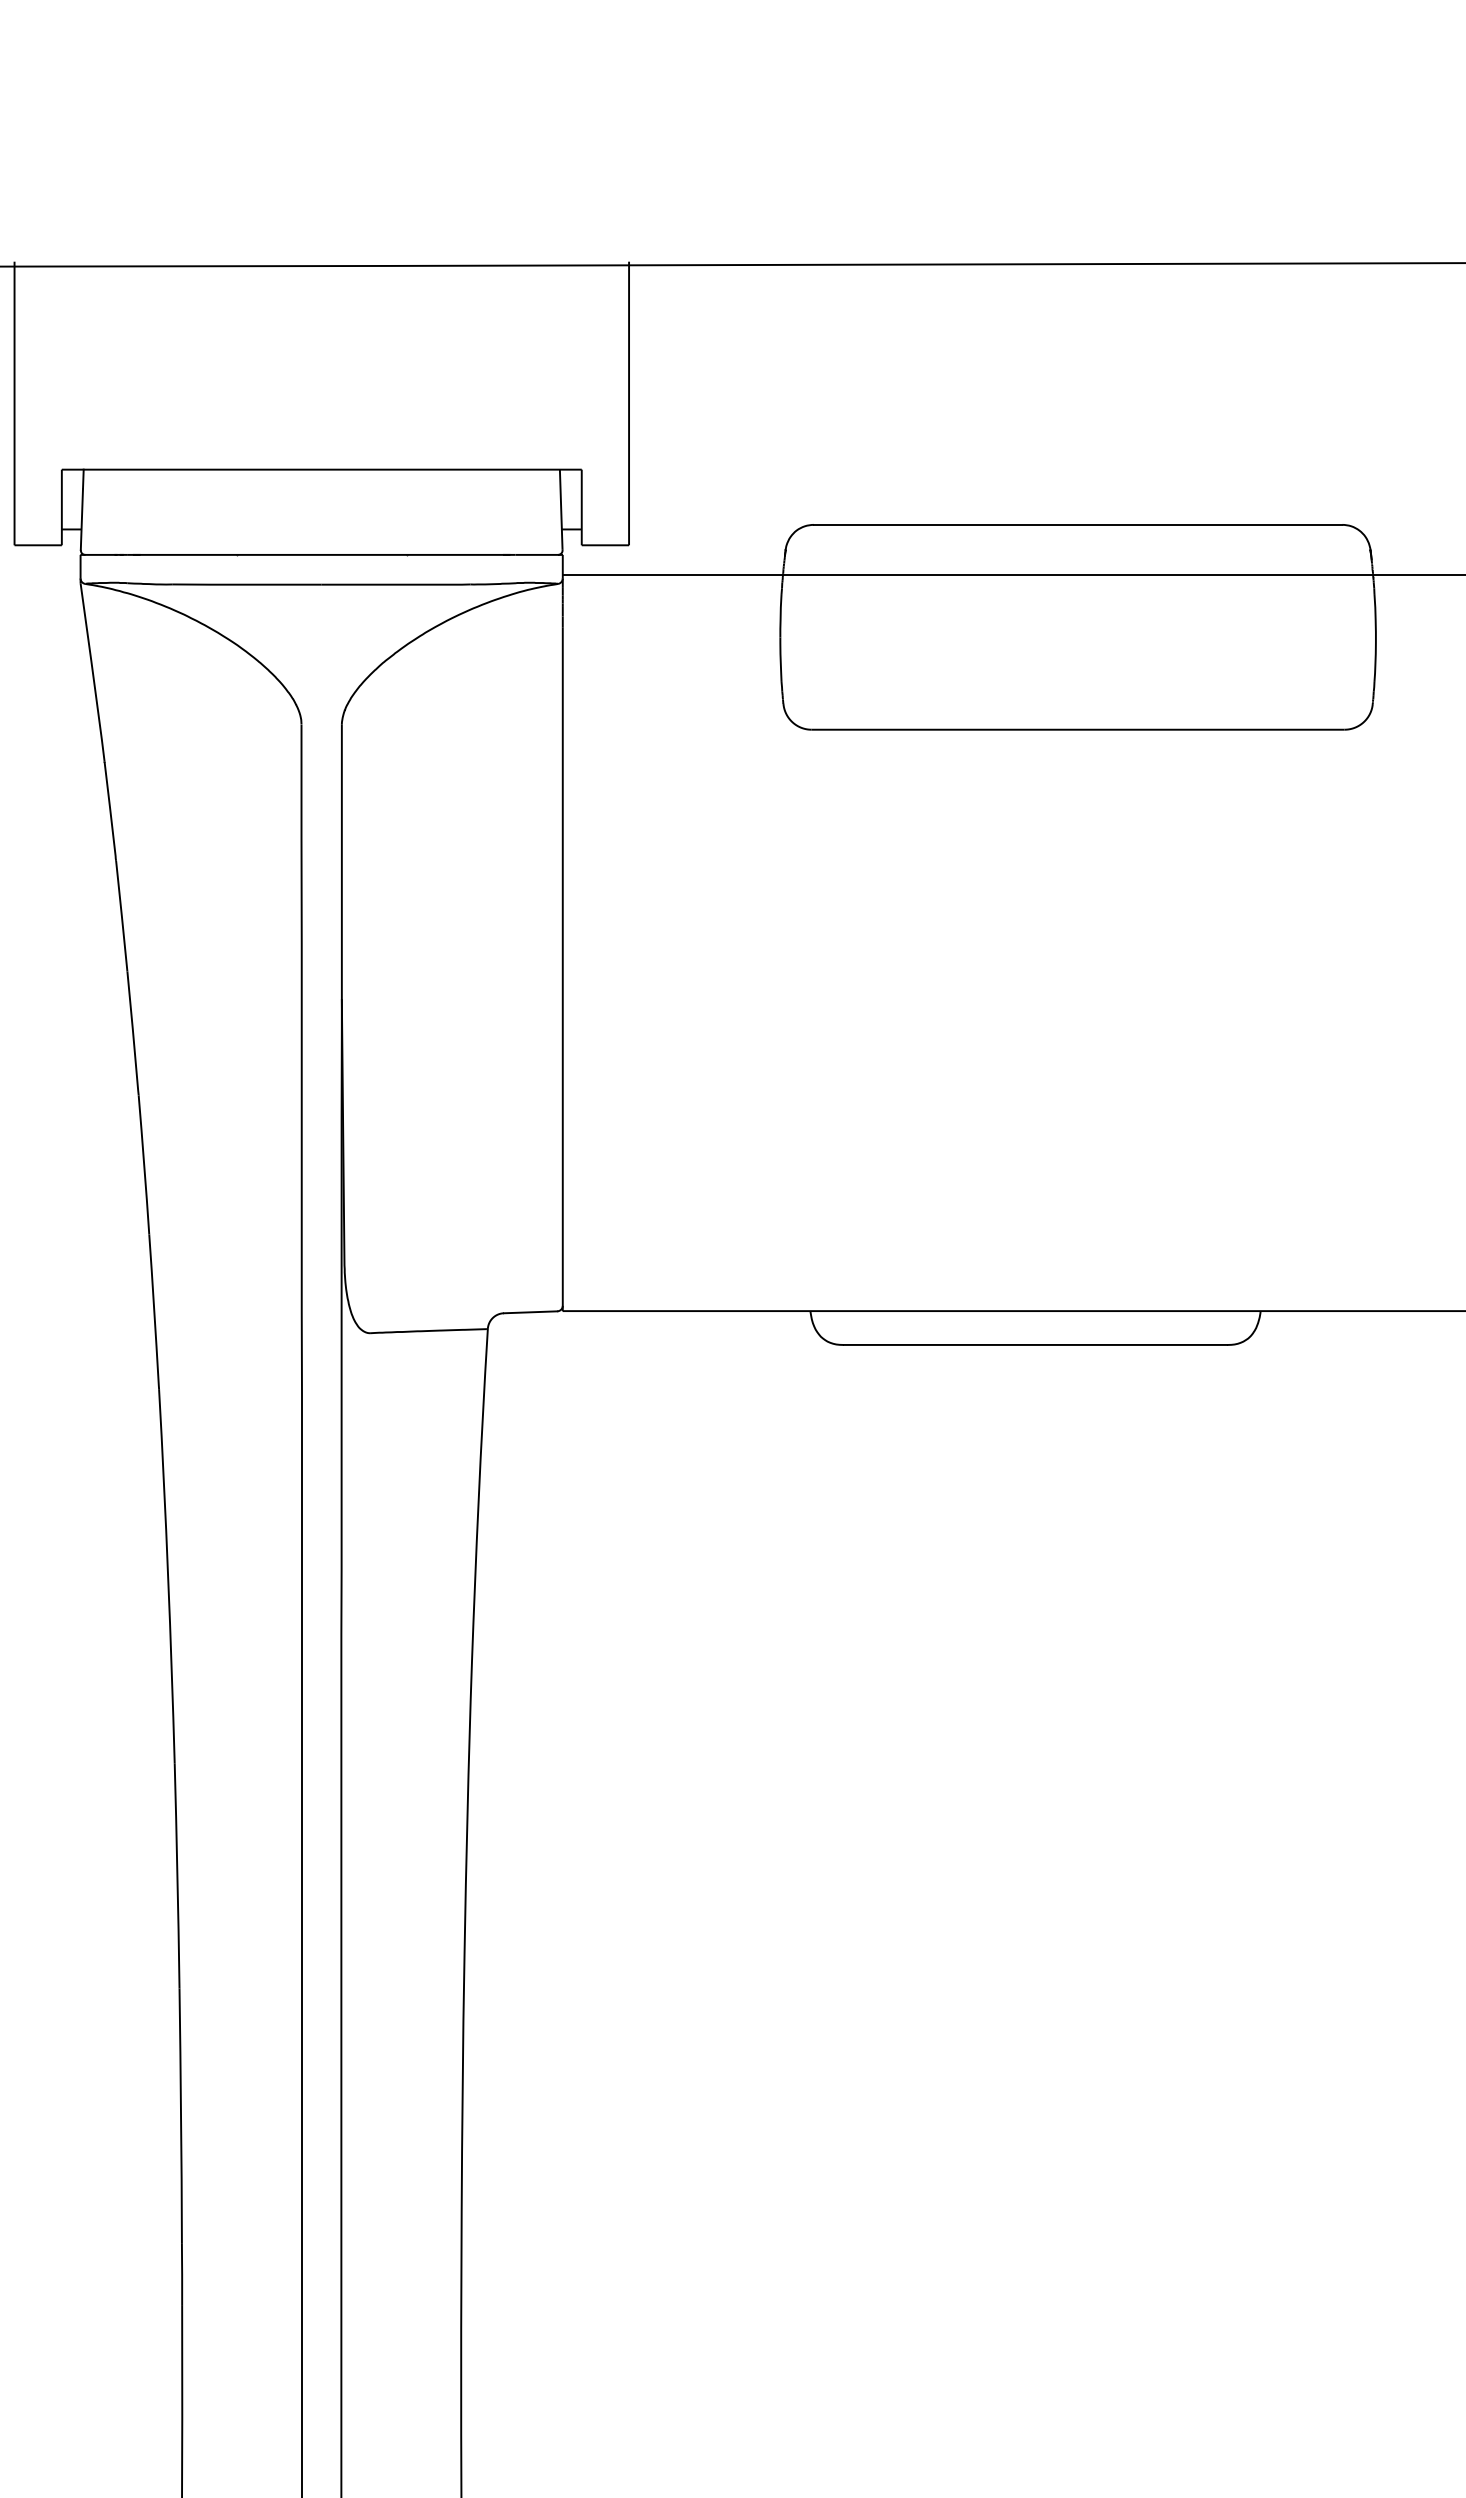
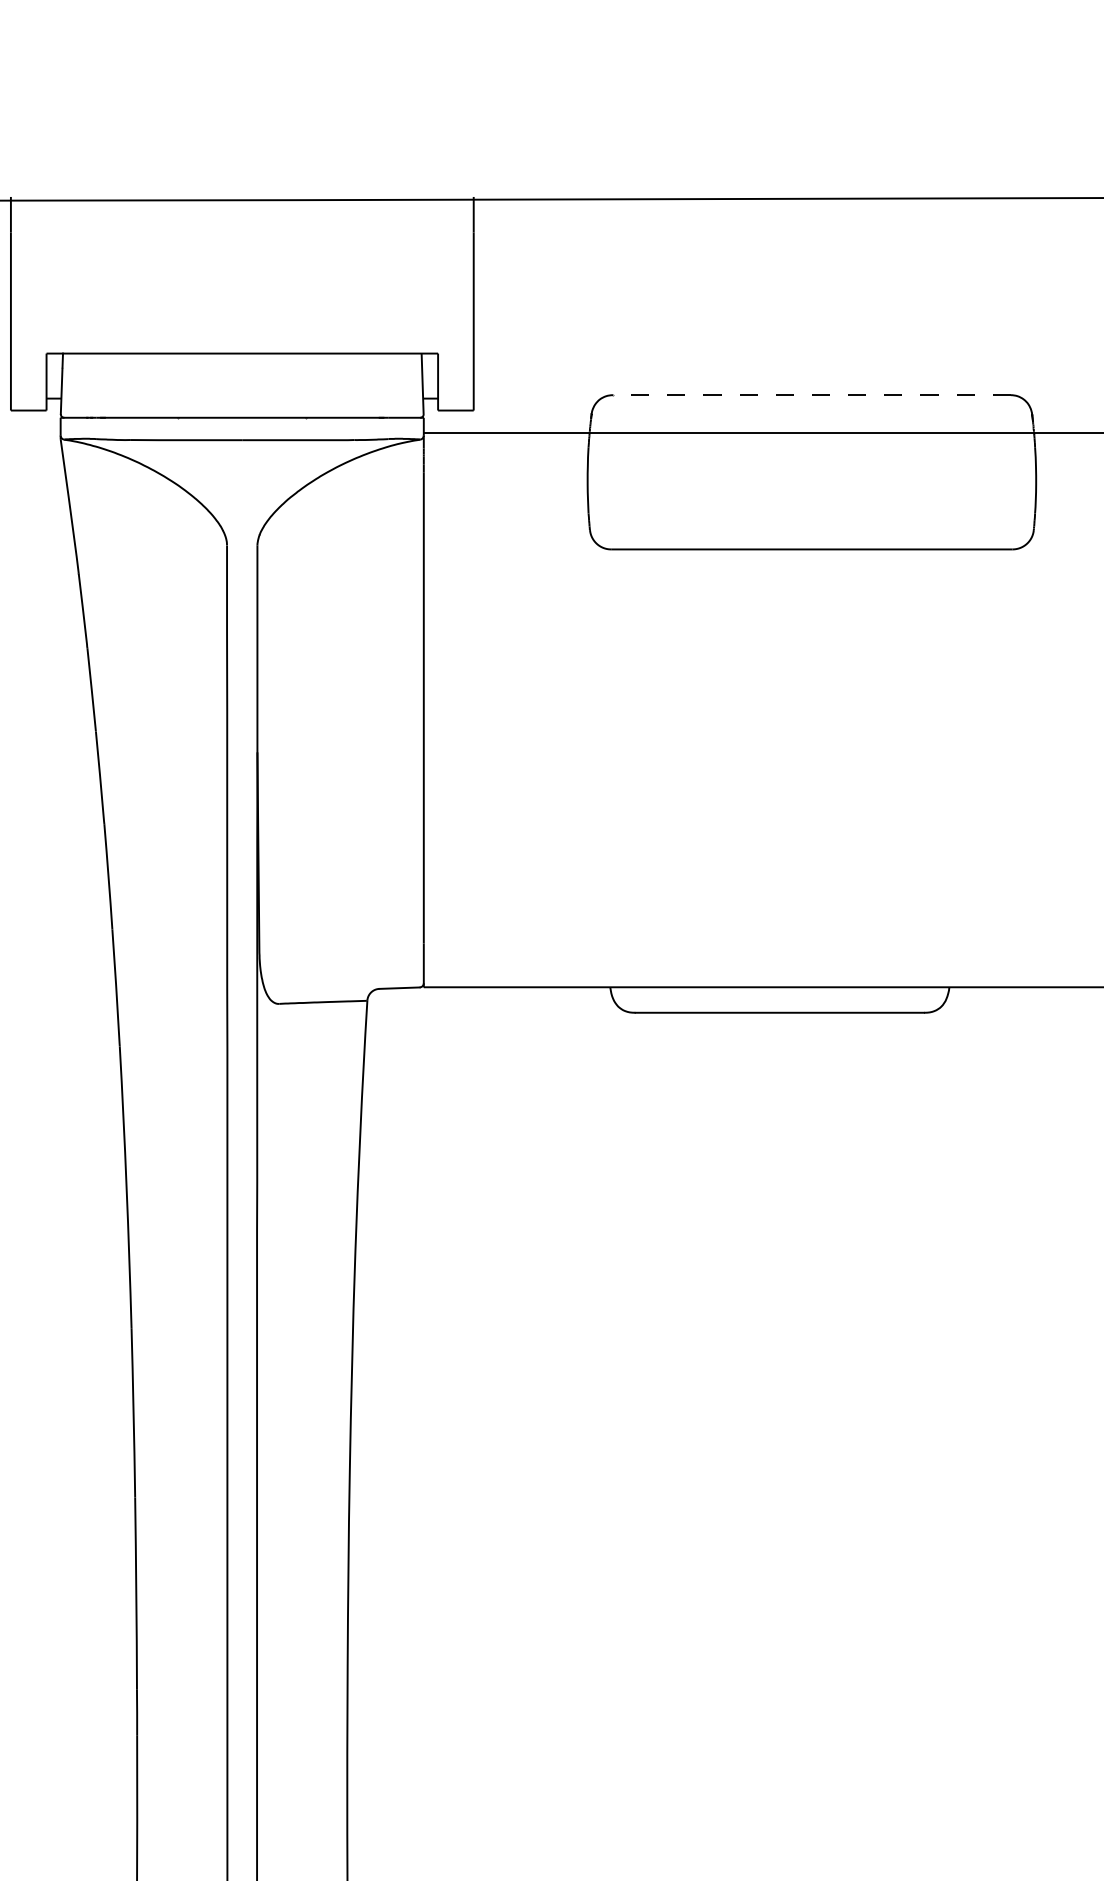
line: (1077, 524) -> (811, 394), solid -> dashed

